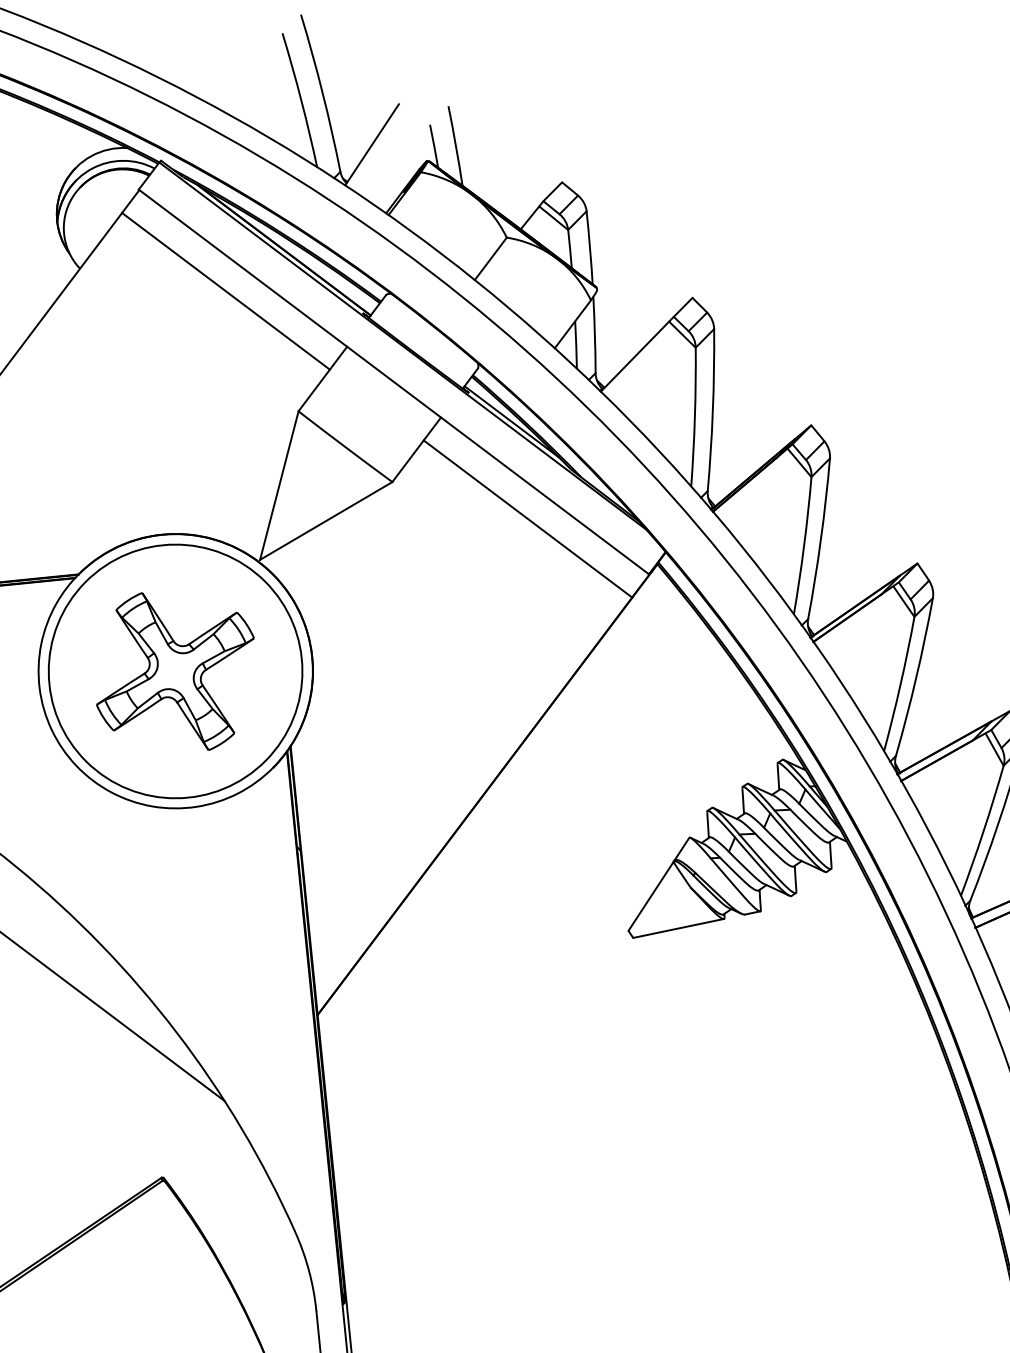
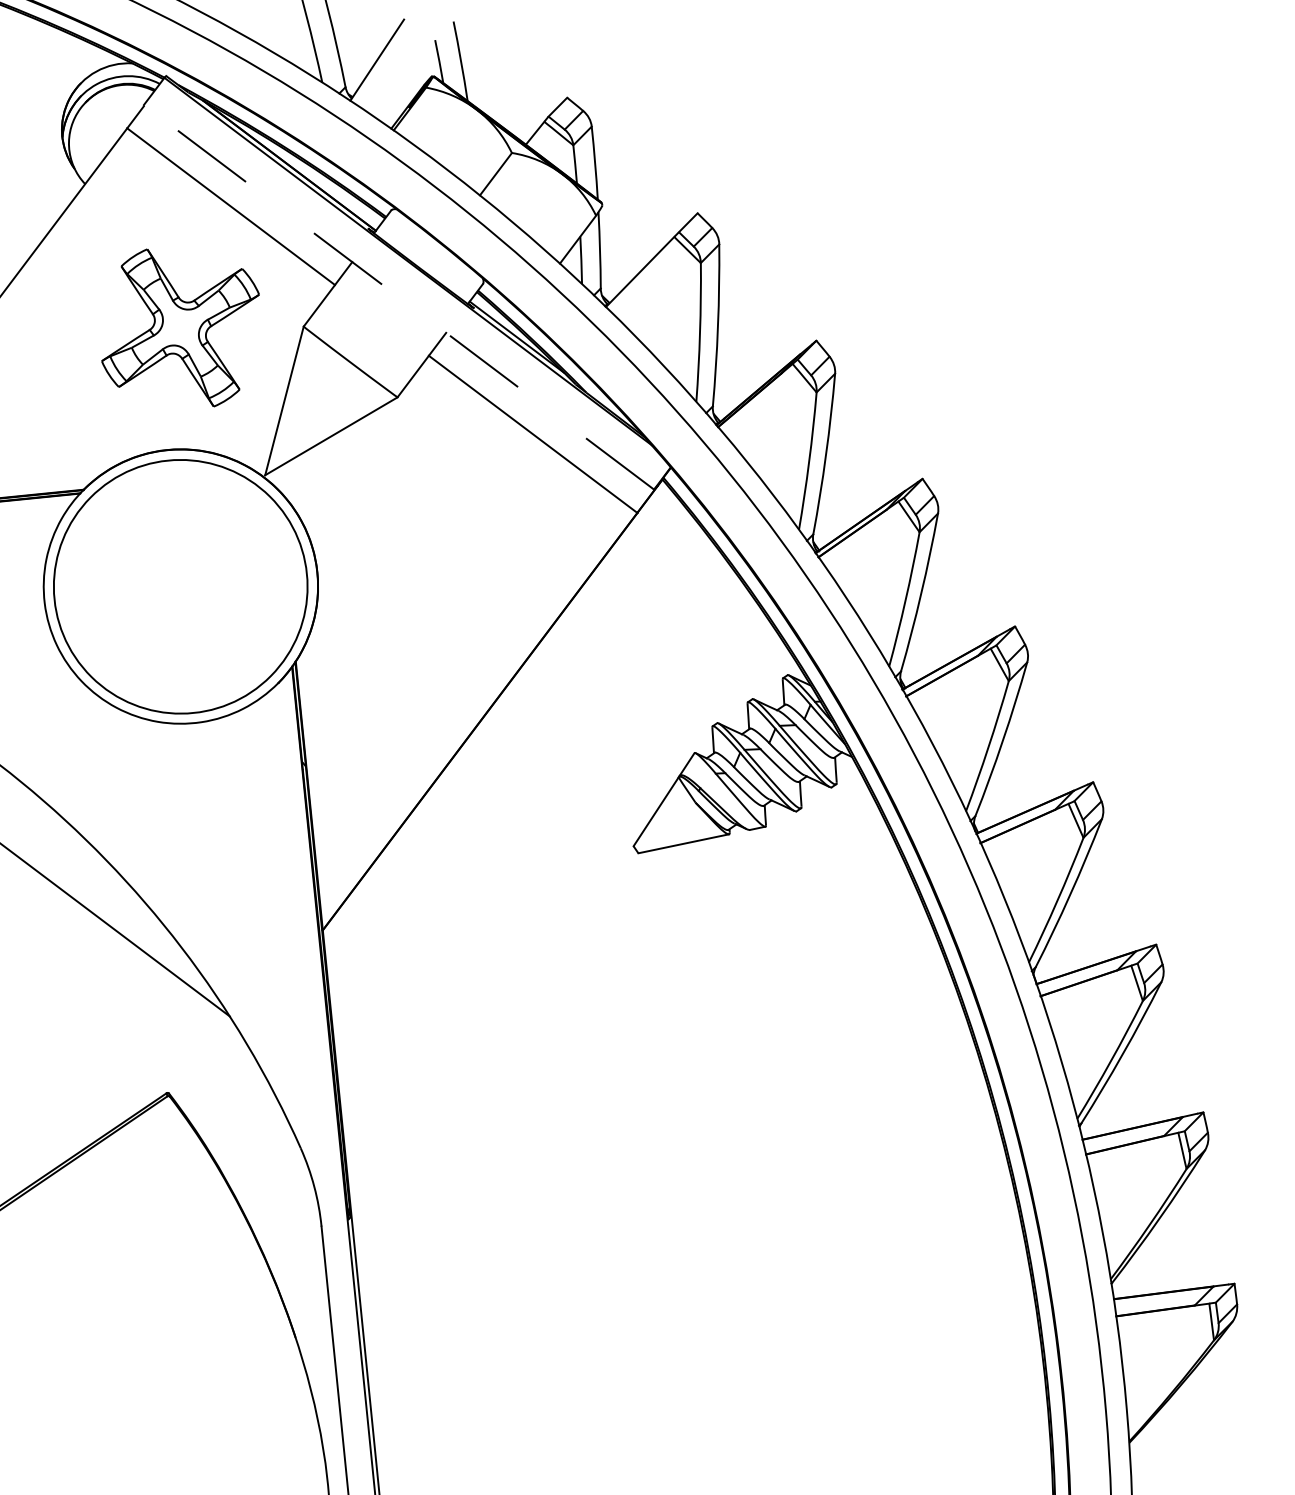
line: (393, 382) -> (398, 297), solid -> dashed
part: (175, 671) -> (180, 327), moved

